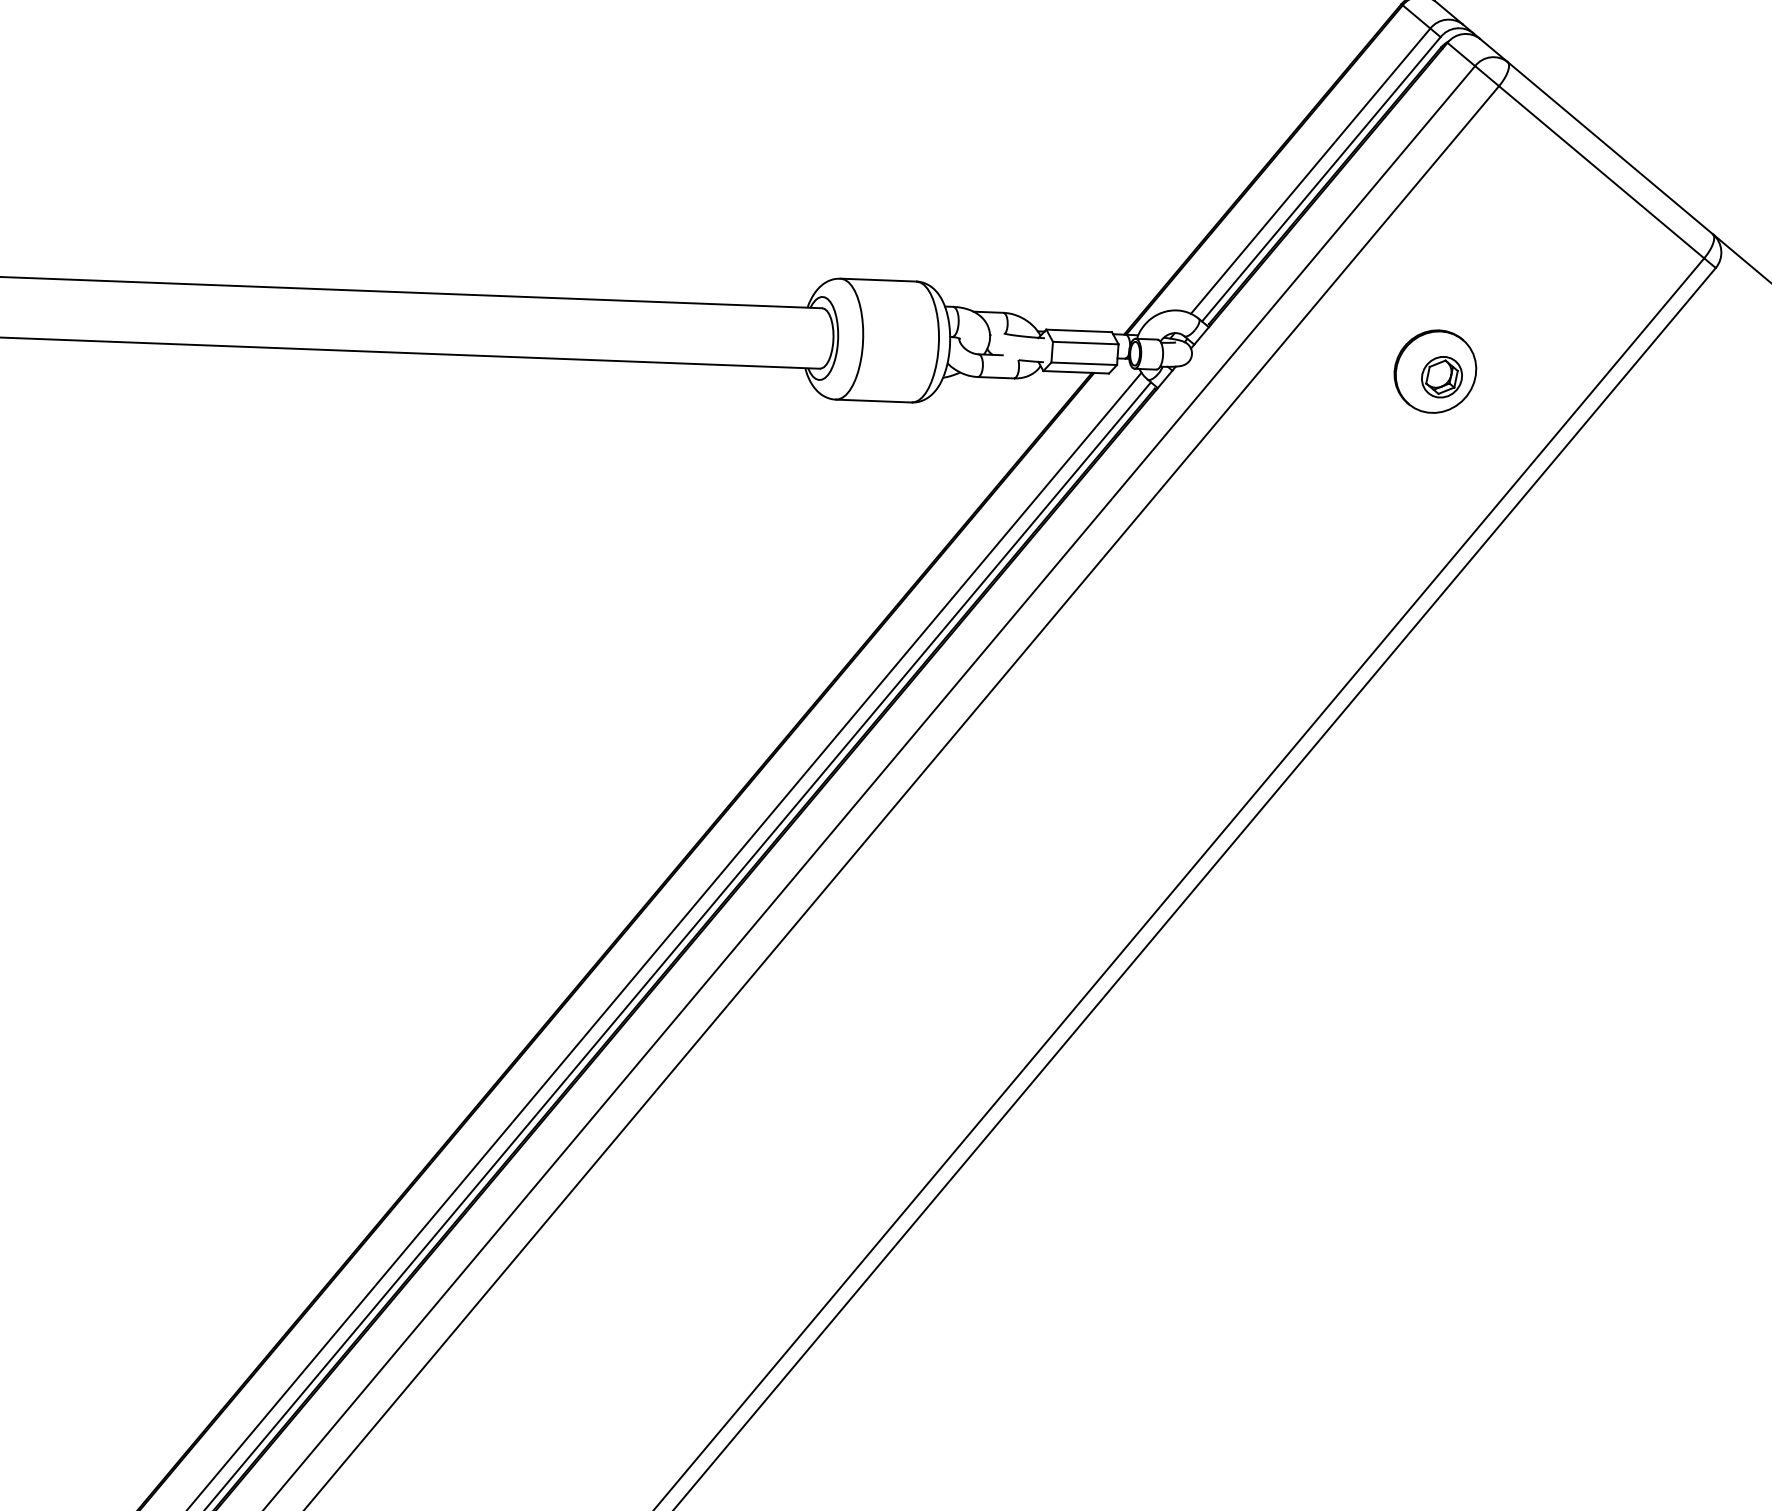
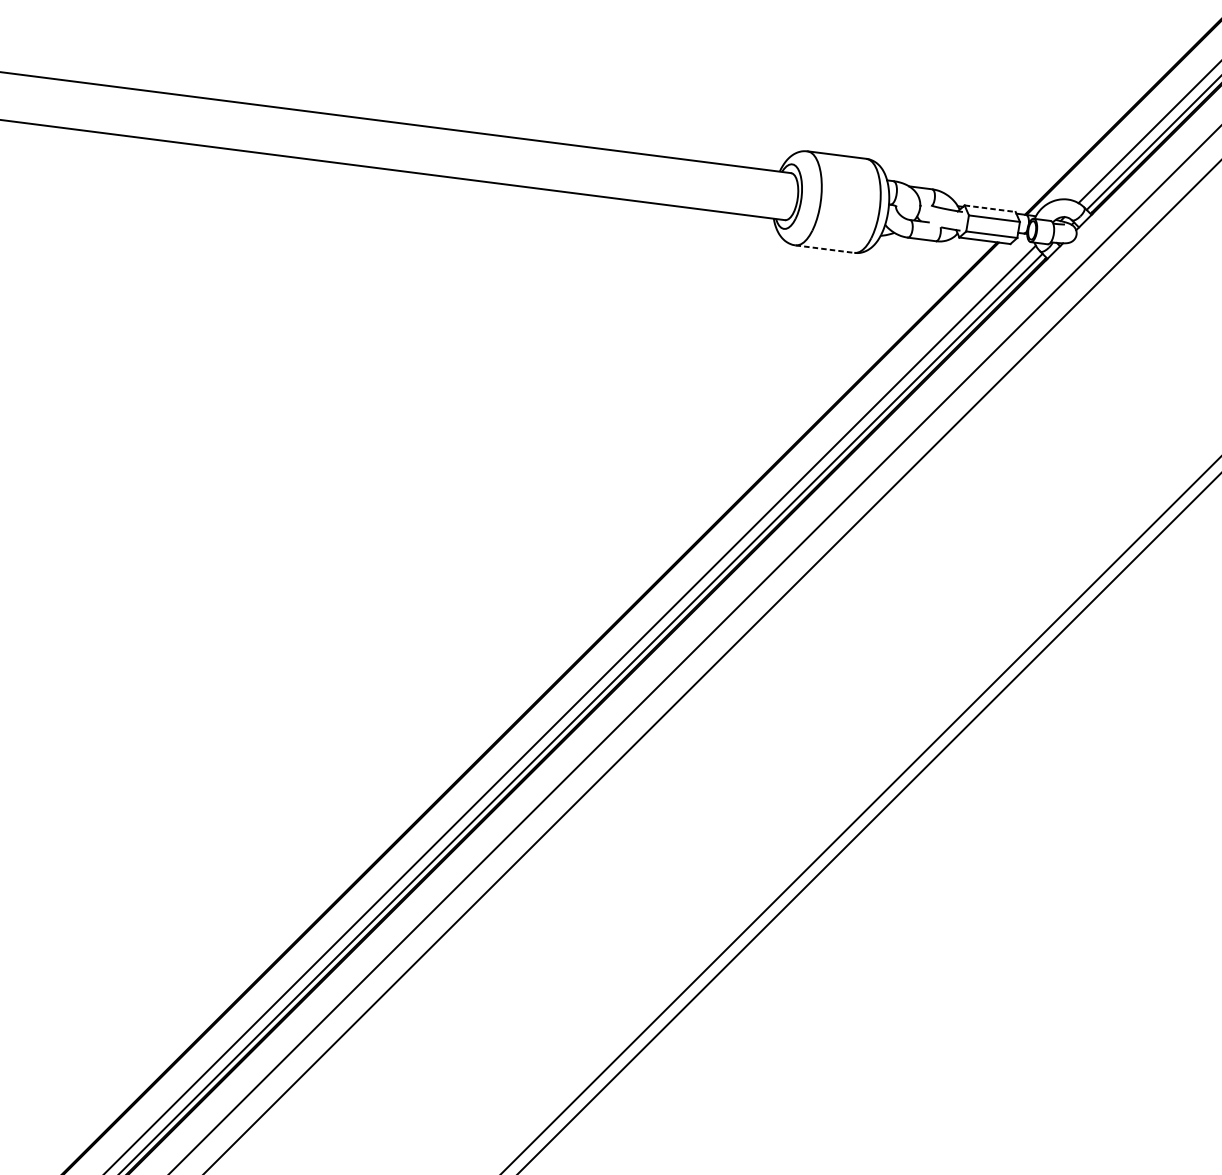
line: (1079, 330) -> (990, 208), solid -> dashed
line: (873, 401) -> (824, 249), solid -> dashed

